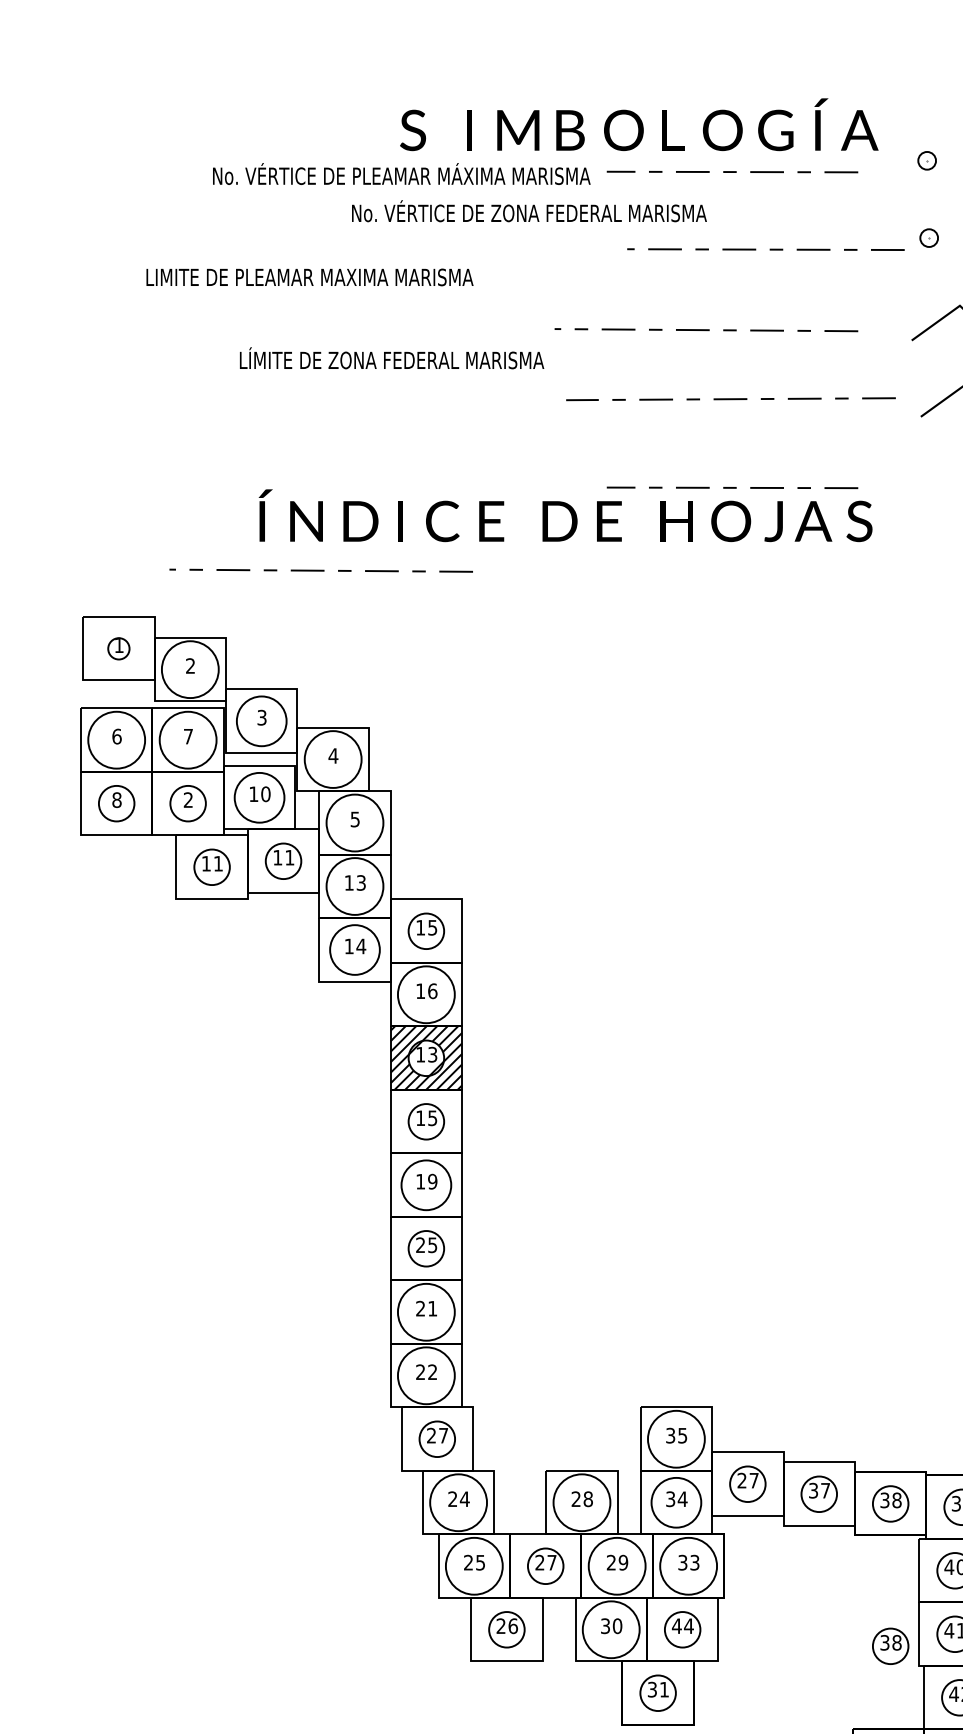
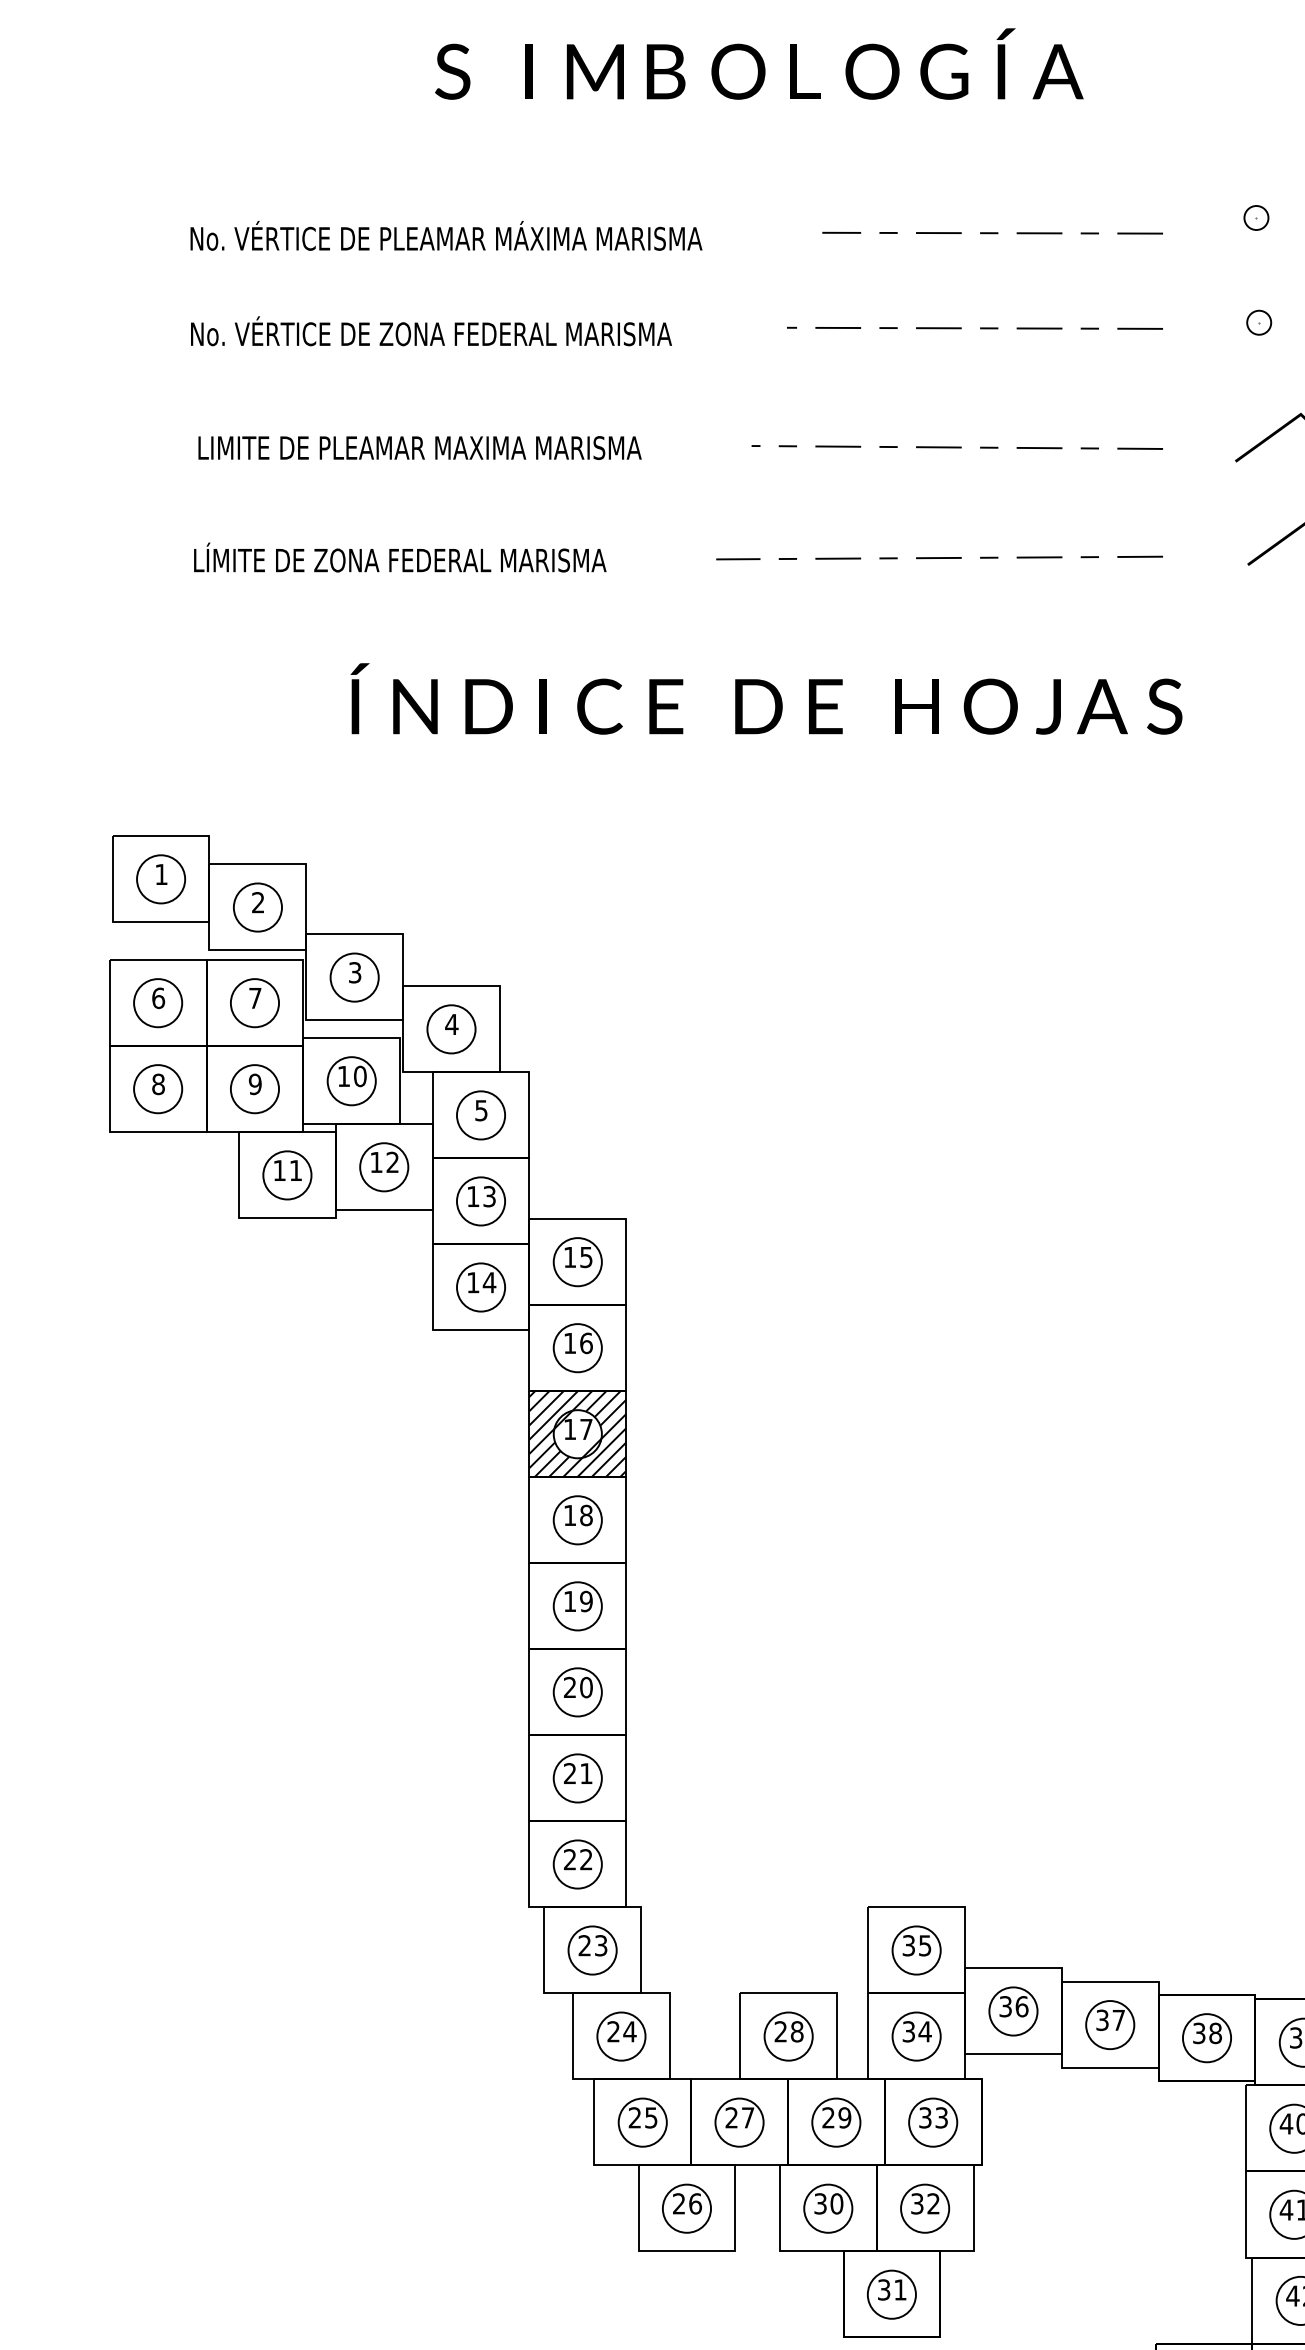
text: (639, 124) -> (759, 63), moved
text: (401, 173) -> (446, 235), moved
text: (529, 211) -> (431, 331), moved
line: (770, 249) -> (980, 327), moved
text: (309, 277) -> (419, 447), moved
text: (392, 358) -> (400, 557), moved
line: (730, 398) -> (939, 557), moved
line: (732, 487) -> (992, 660), removed
line: (320, 570) -> (434, 773), removed
circle: (119, 648) -> (161, 879), size x1.67
circle: (190, 669) -> (257, 907), size x0.62
circle: (261, 721) -> (354, 977), size x0.71
circle: (116, 740) -> (158, 1003), size x0.62
circle: (187, 740) -> (254, 1003), size x0.62
circle: (333, 759) -> (451, 1029), size x0.62
circle: (259, 798) -> (351, 1081), size x0.71
text: (187, 800) -> (254, 1084), 2 -> 9
circle: (354, 823) -> (480, 1115), size x0.62
text: (289, 857) -> (392, 1161), 11 -> 12
circle: (354, 886) -> (480, 1201), size x0.62
circle: (354, 950) -> (480, 1287), size x0.71
circle: (426, 995) -> (577, 1348), size x0.62
text: (432, 1054) -> (586, 1429), 13 -> 17
text: (432, 1118) -> (586, 1515), 15 -> 18
circle: (426, 1185) -> (577, 1606), size x0.71
text: (432, 1245) -> (586, 1687), 25 -> 20
circle: (426, 1312) -> (577, 1778), size x0.62
circle: (426, 1375) -> (577, 1864), size x0.62
text: (443, 1435) -> (601, 1945), 27 -> 23
circle: (676, 1439) -> (916, 1950), size x0.62
text: (747, 1480) -> (1013, 2006), 27 -> 36
circle: (458, 1502) -> (621, 2036), size x0.62
circle: (581, 1502) -> (788, 2036), size x0.62
circle: (676, 1502) -> (916, 2036), size x0.71
circle: (474, 1566) -> (642, 2122), size x0.62
circle: (617, 1566) -> (836, 2122), size x0.62
circle: (688, 1566) -> (933, 2122), size x0.62
text: (682, 1625) -> (925, 2203), 44 -> 32
circle: (611, 1629) -> (828, 2208), size x0.62
part: (890, 1646) -> (1206, 2231), removed

